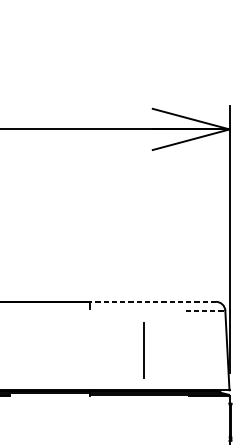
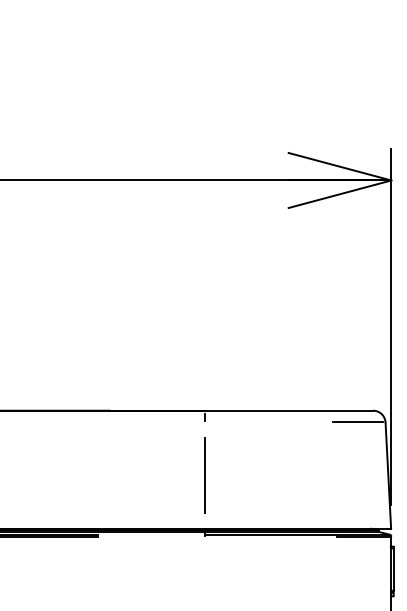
line: (152, 301) -> (288, 410), dashed -> solid
line: (204, 310) -> (357, 422), dashed -> solid
line: (144, 350) -> (204, 475), moved

